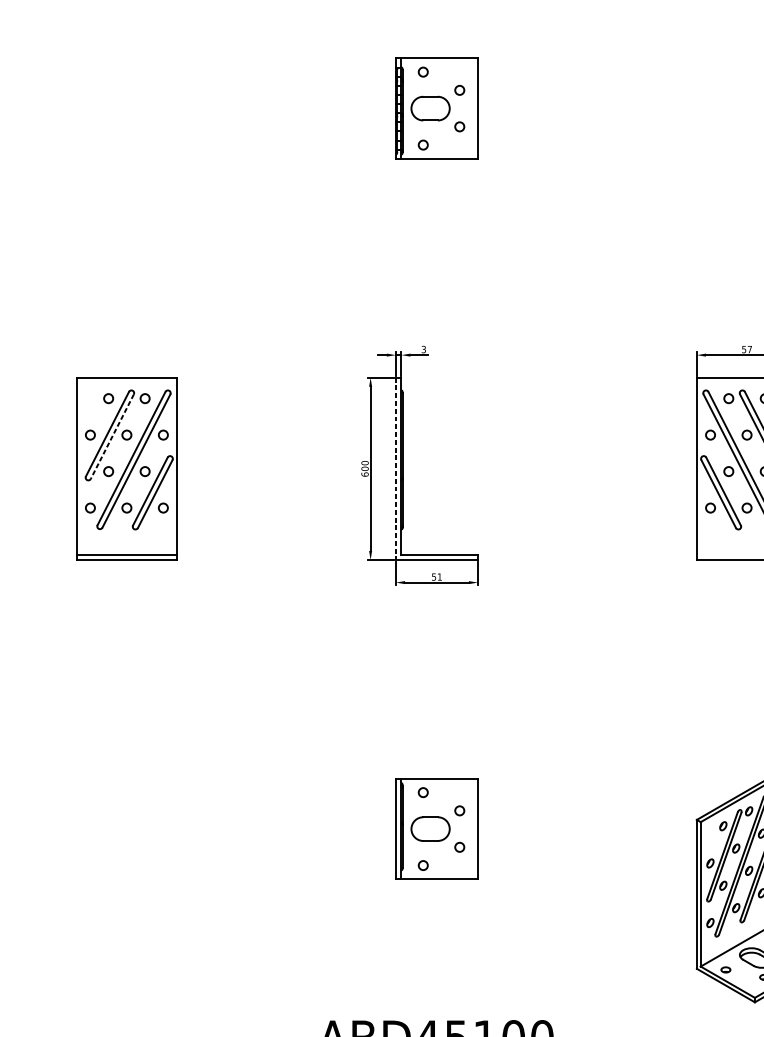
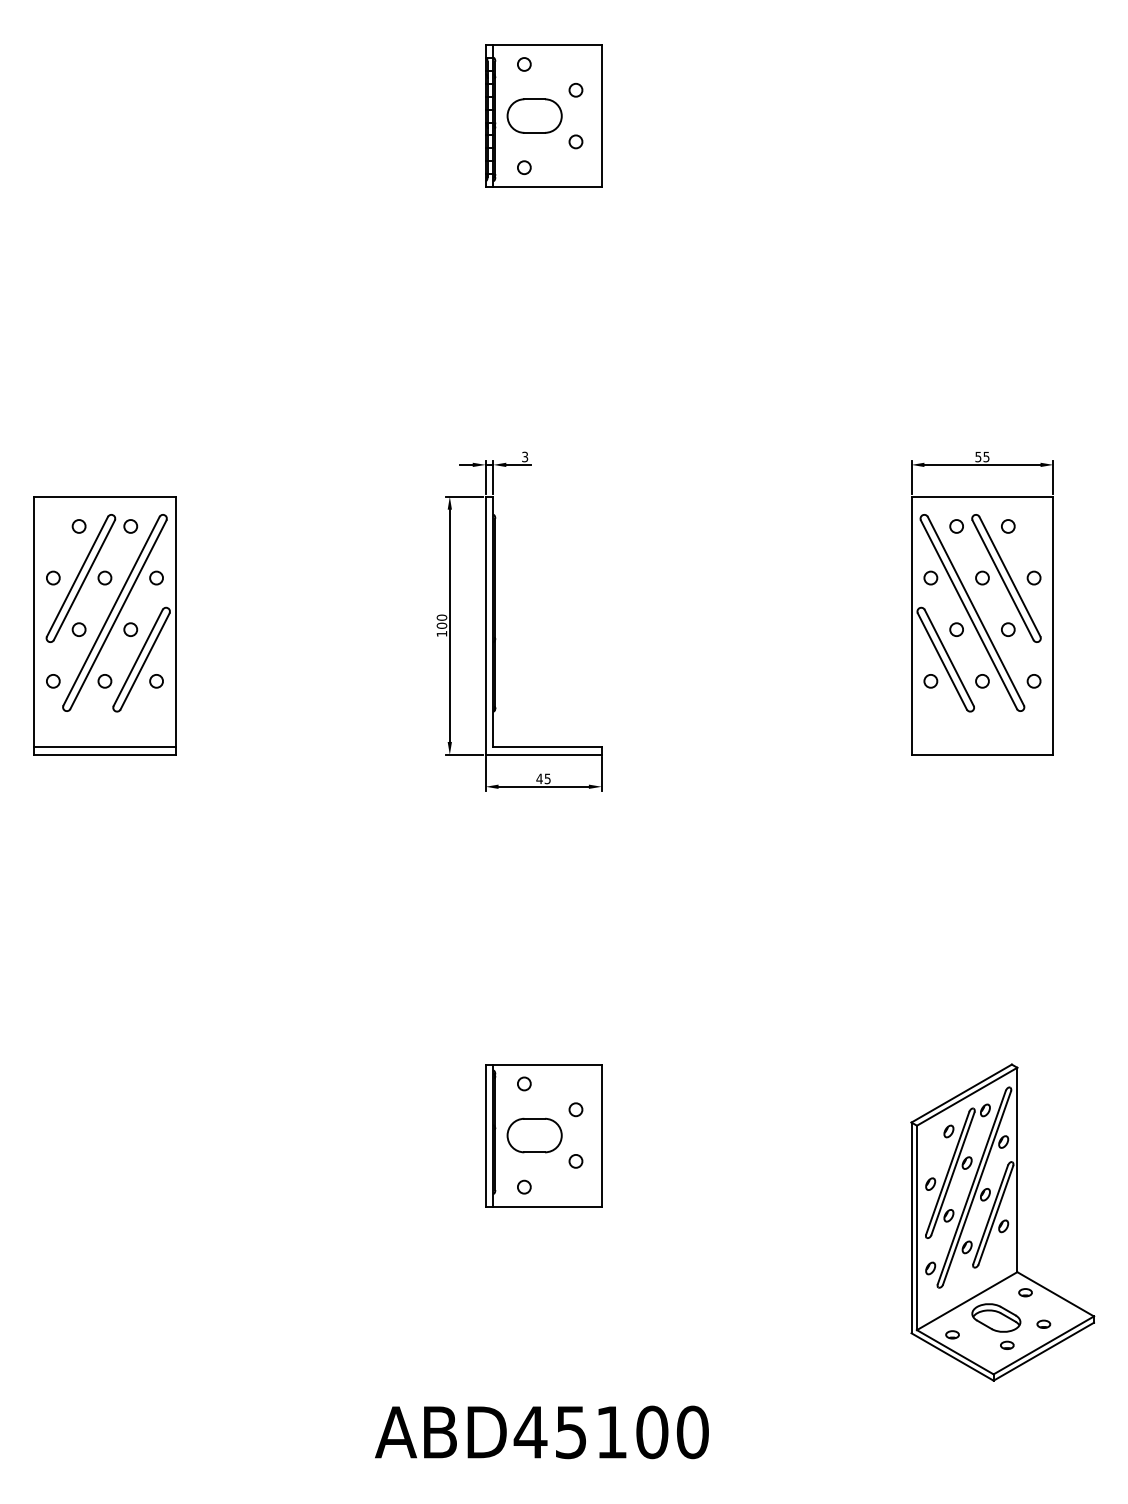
text: (749, 349) -> (986, 457), 57 -> 55
line: (112, 436) -> (84, 580), dashed -> solid
line: (395, 469) -> (485, 626), dashed -> solid
text: (364, 474) -> (441, 633), 600 -> 100
text: (436, 576) -> (543, 778), 51 -> 45

